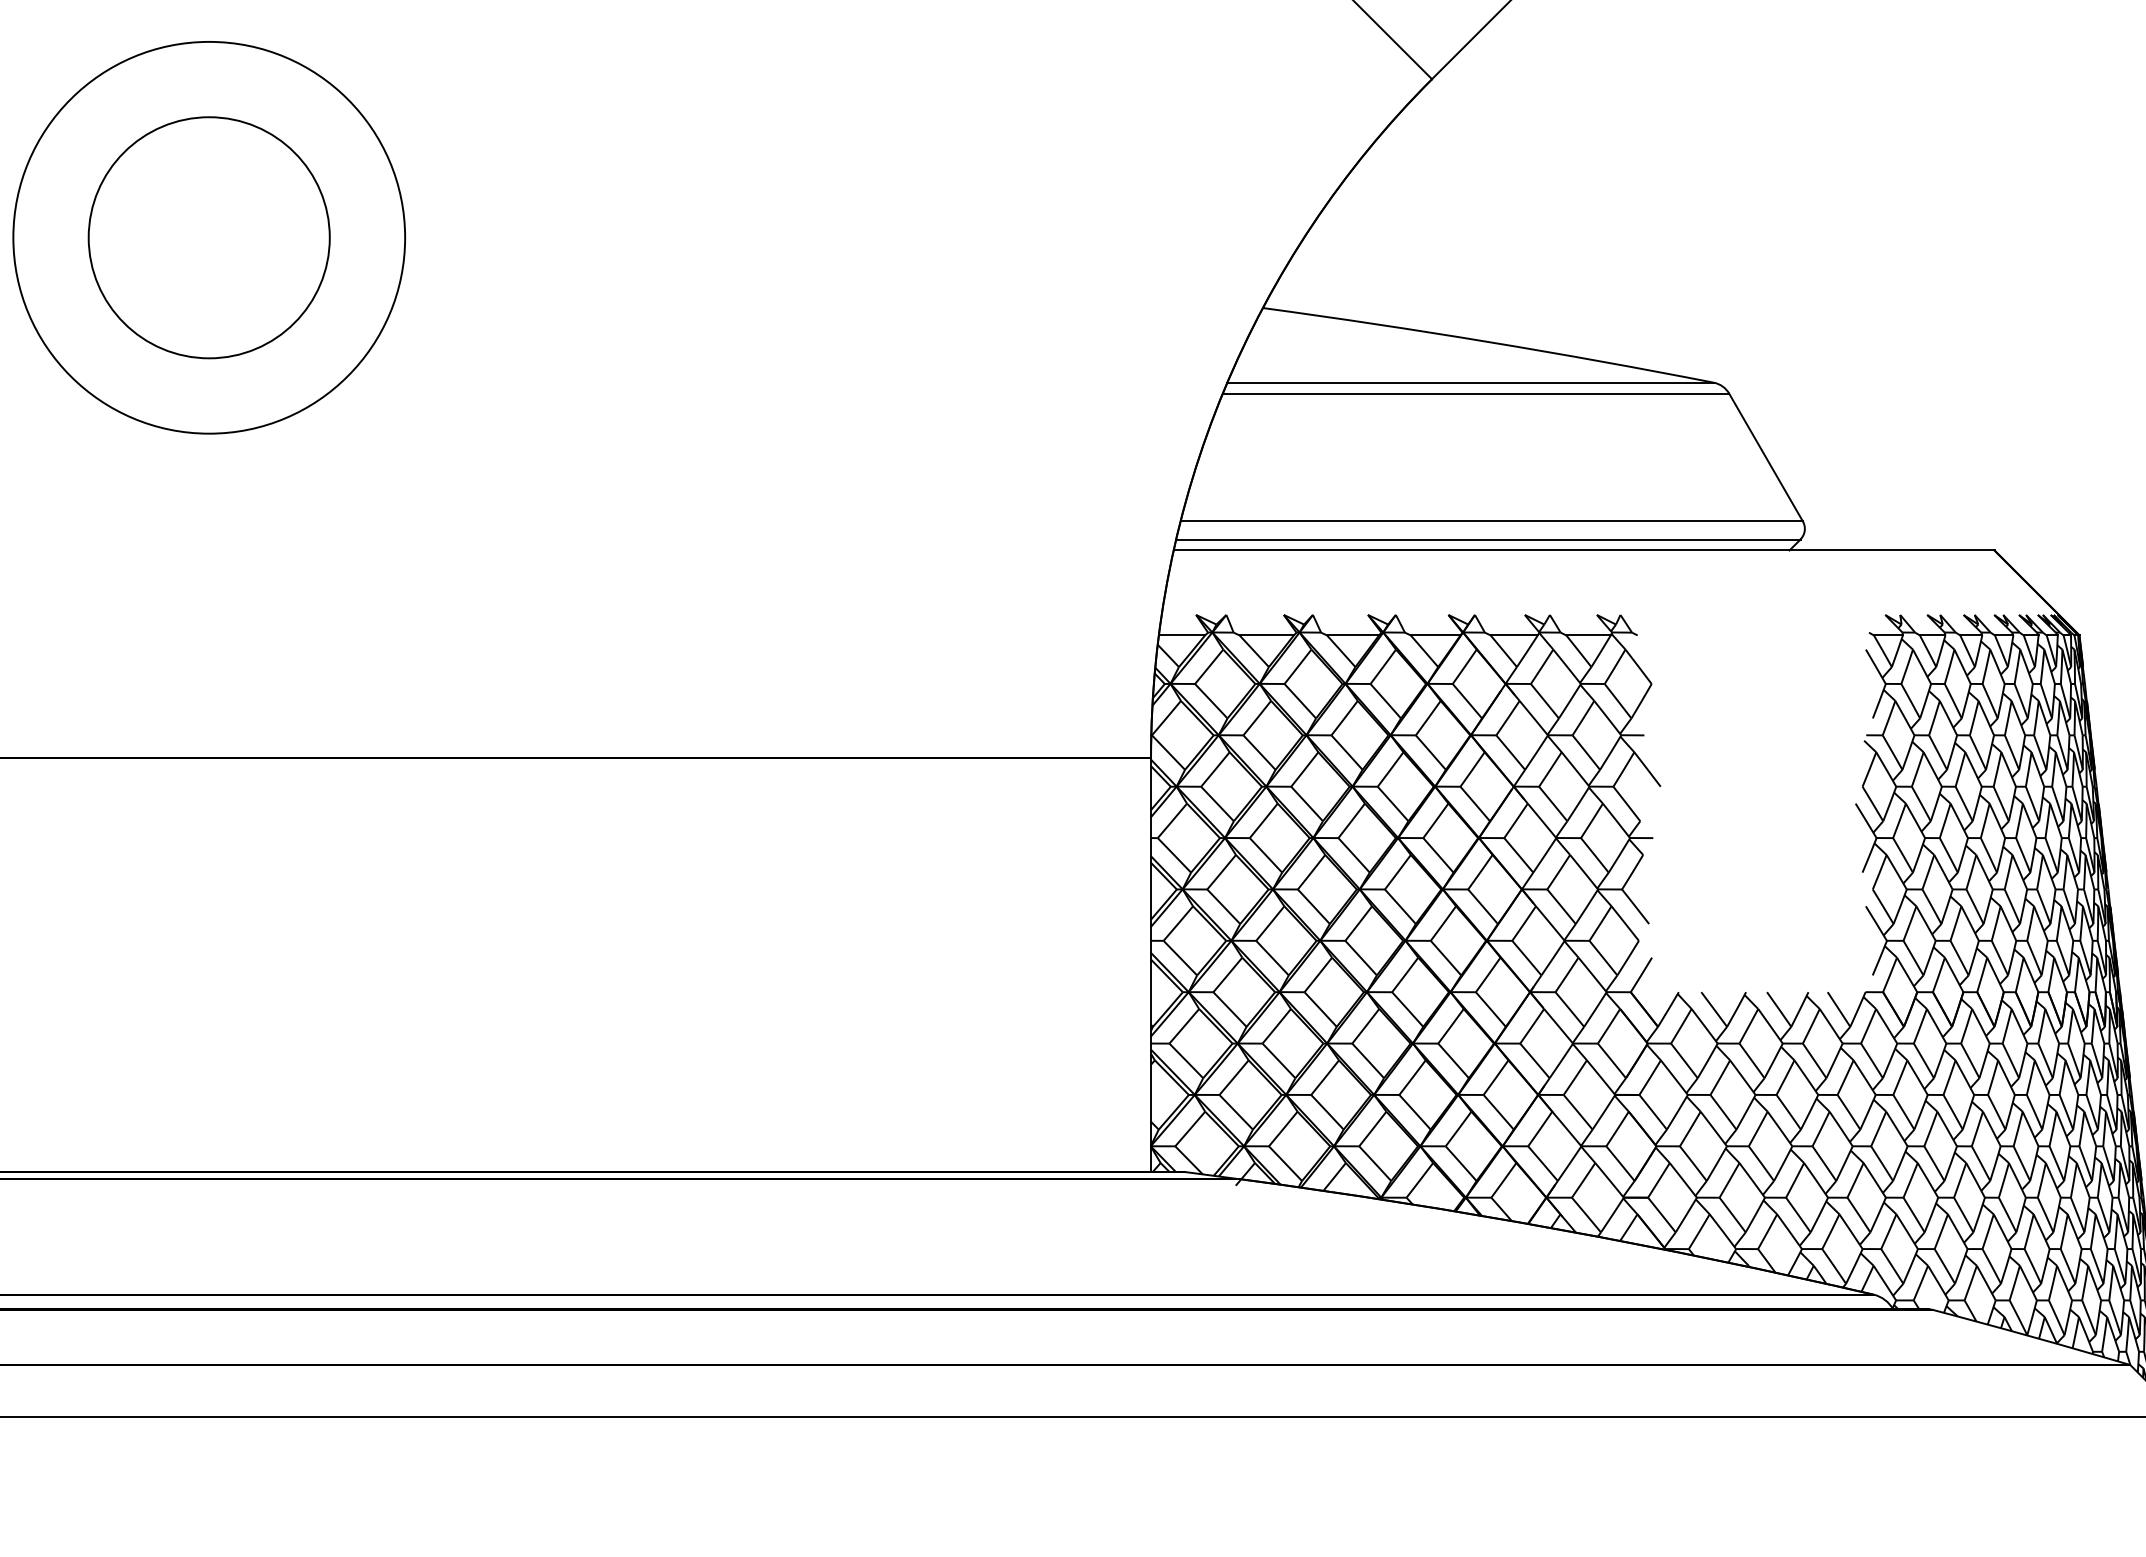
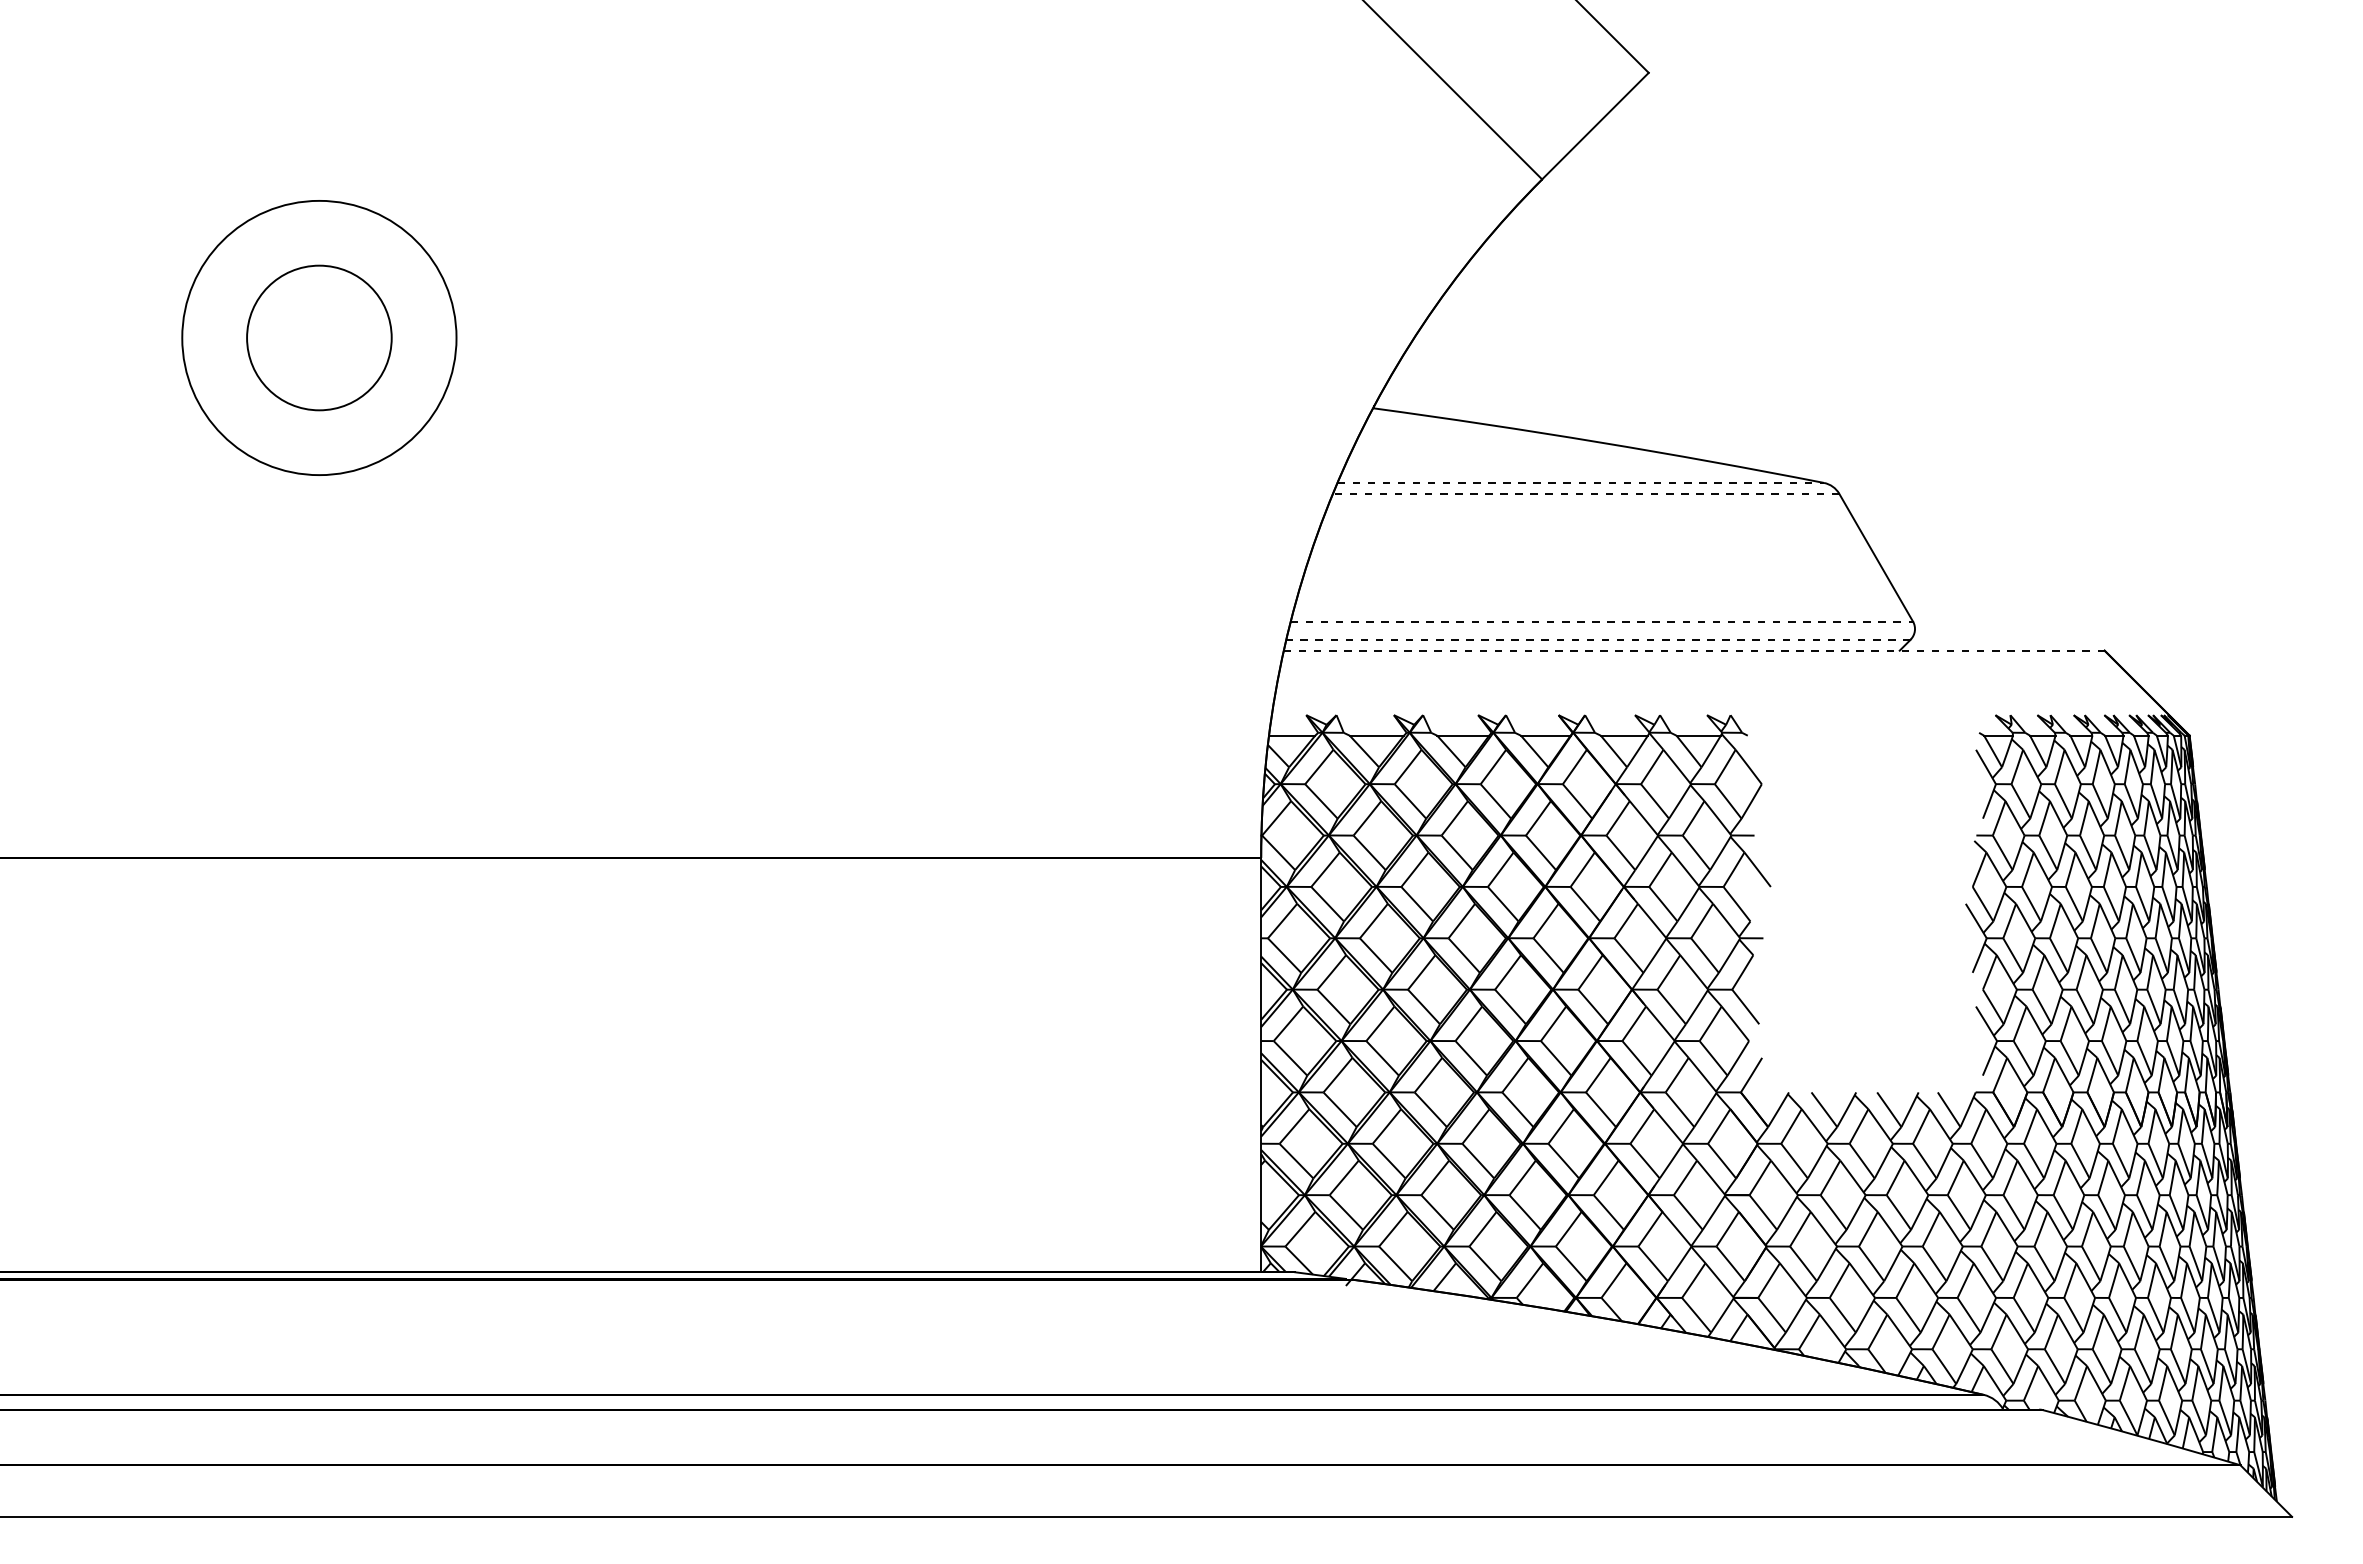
circle: (208, 237) -> (318, 337), size x0.6
circle: (209, 237) -> (319, 337), size x0.7
line: (1471, 382) -> (1581, 482), solid -> dashed
line: (1475, 393) -> (1585, 493), solid -> dashed
line: (1492, 521) -> (1602, 621), solid -> dashed
line: (1487, 539) -> (1597, 639), solid -> dashed
line: (1584, 550) -> (1694, 650), solid -> dashed

